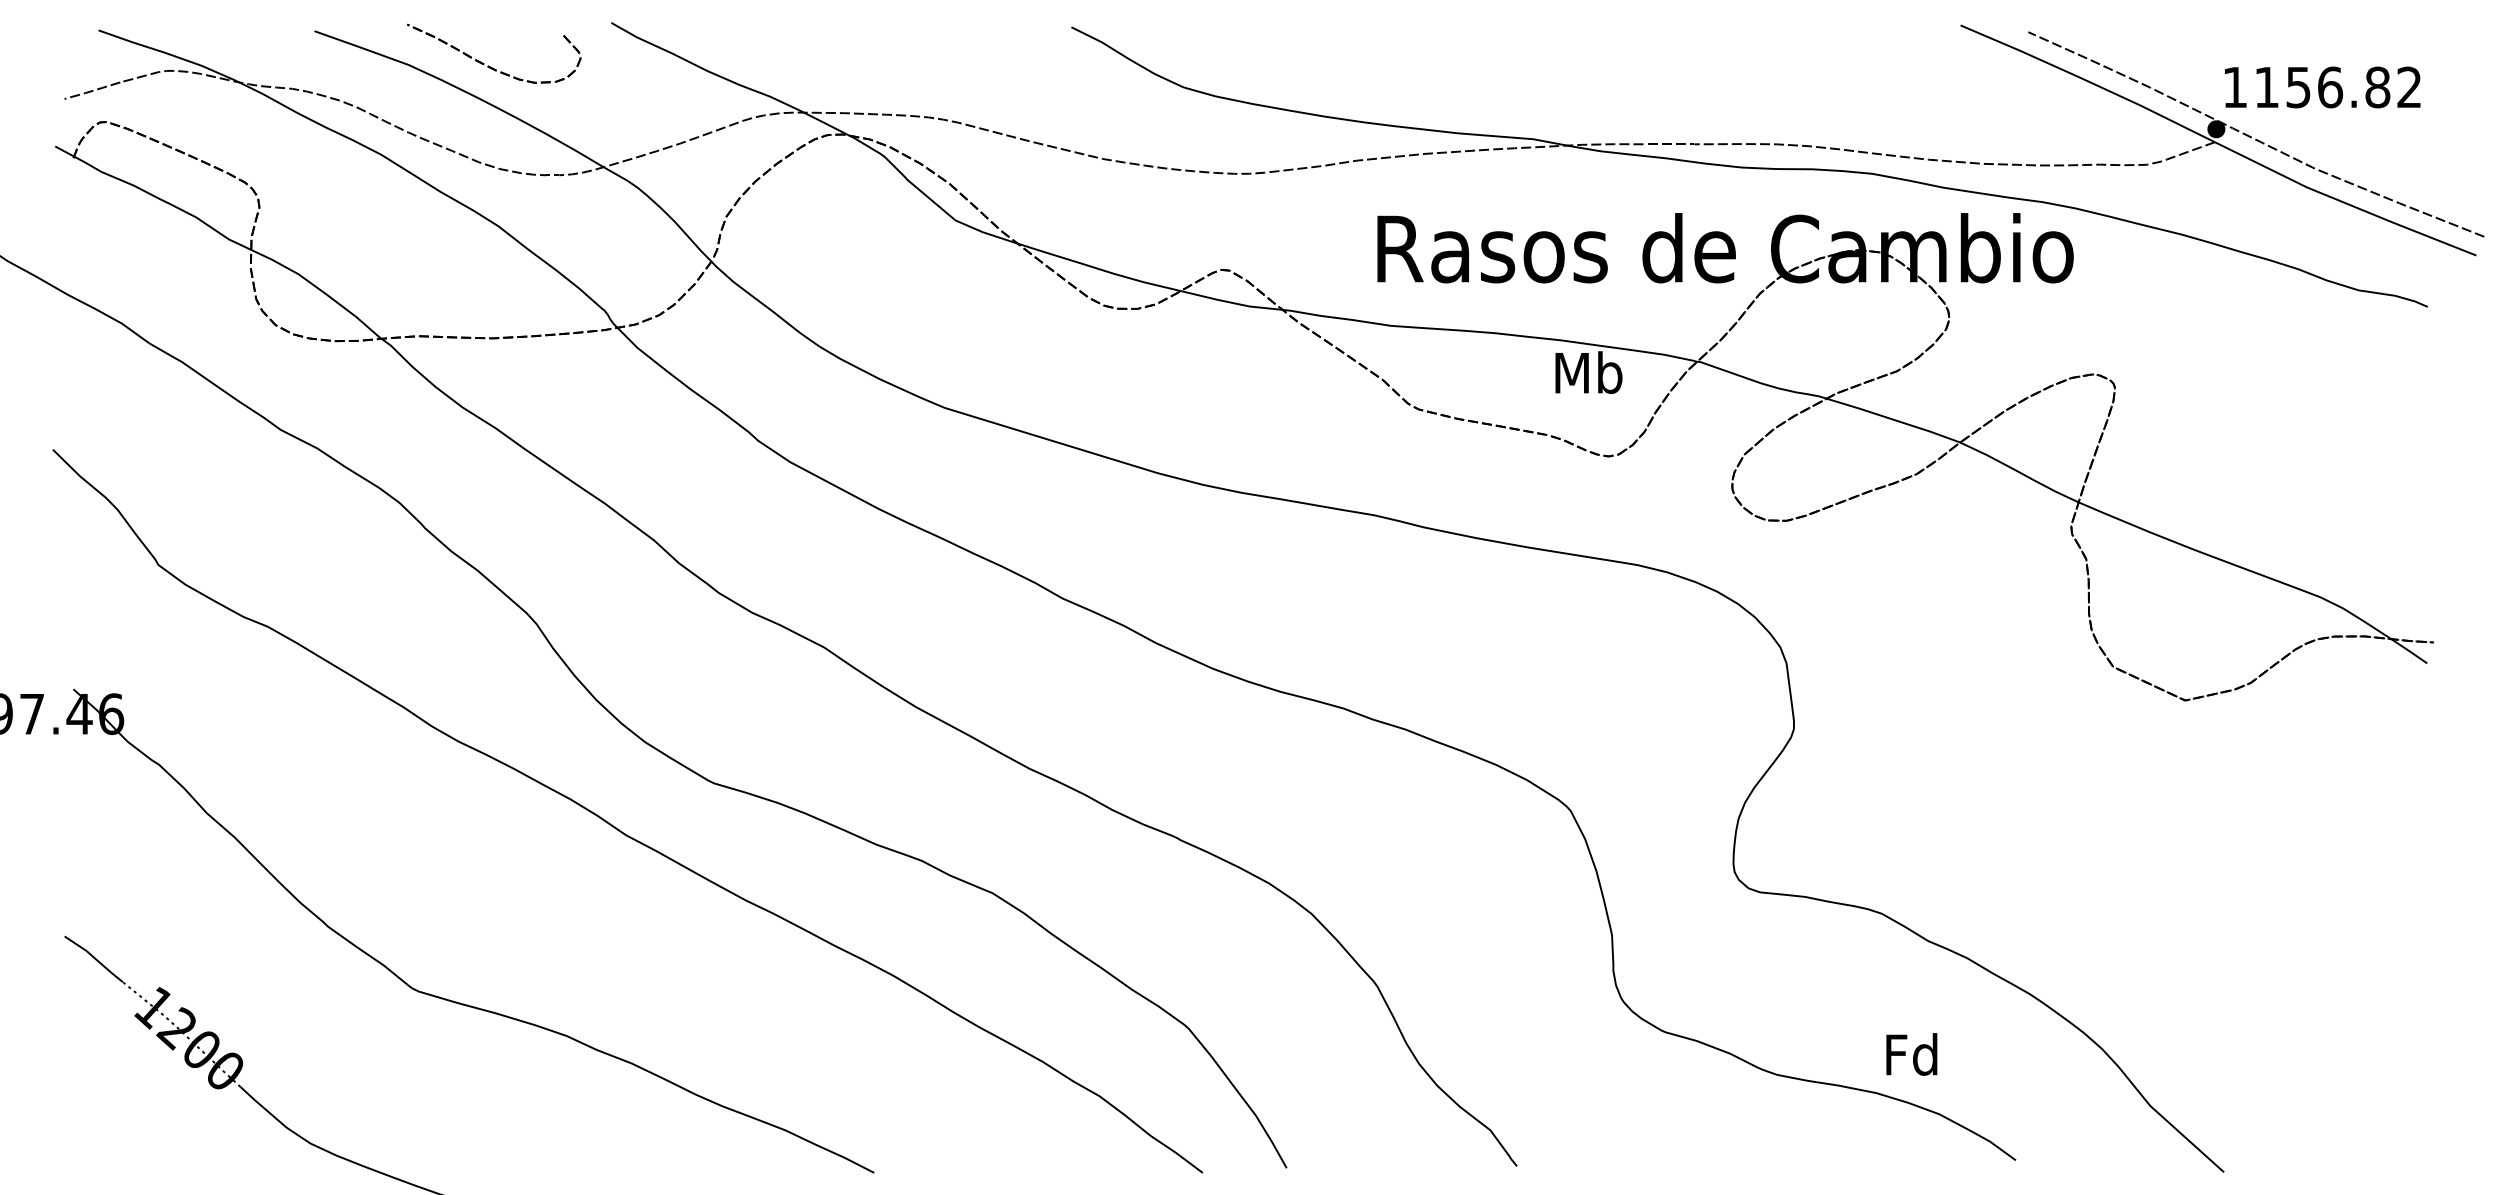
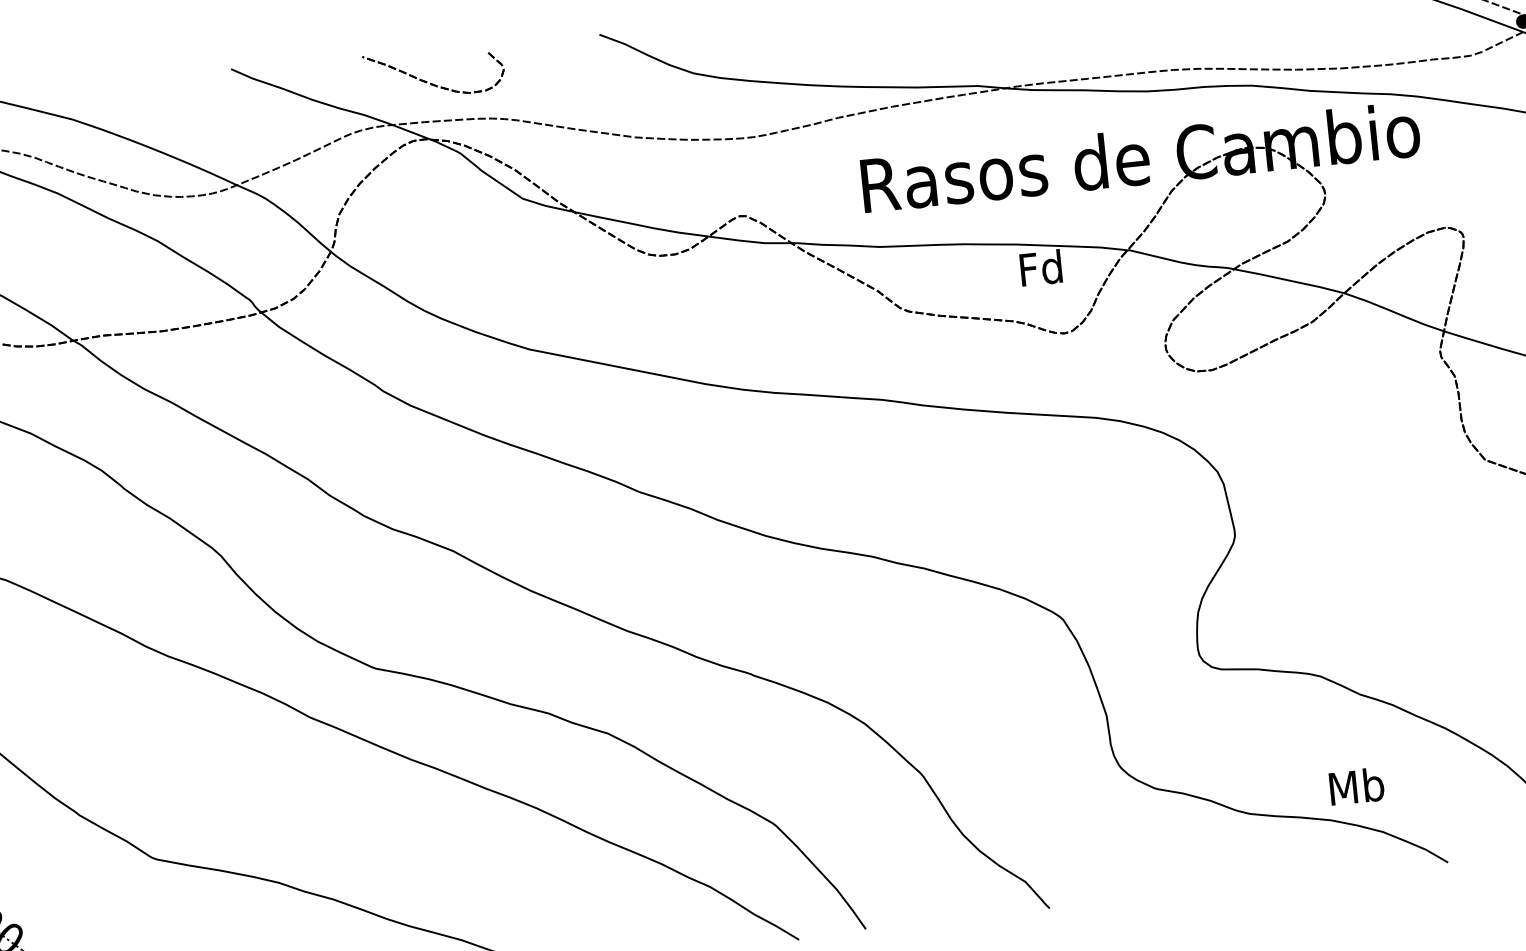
part: (488, 65) -> (430, 82), moved
text: (1588, 372) -> (1041, 267), Mb -> Fd
text: (1912, 1054) -> (1356, 786), Fd -> Mb

